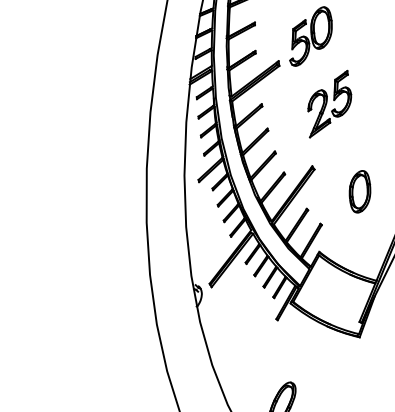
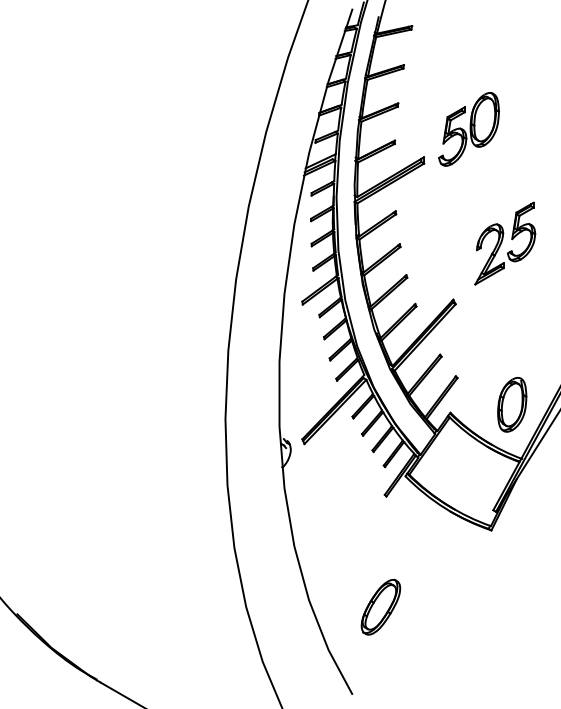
part: (329, 104) -> (505, 243), moved
part: (360, 191) -> (512, 404), moved

